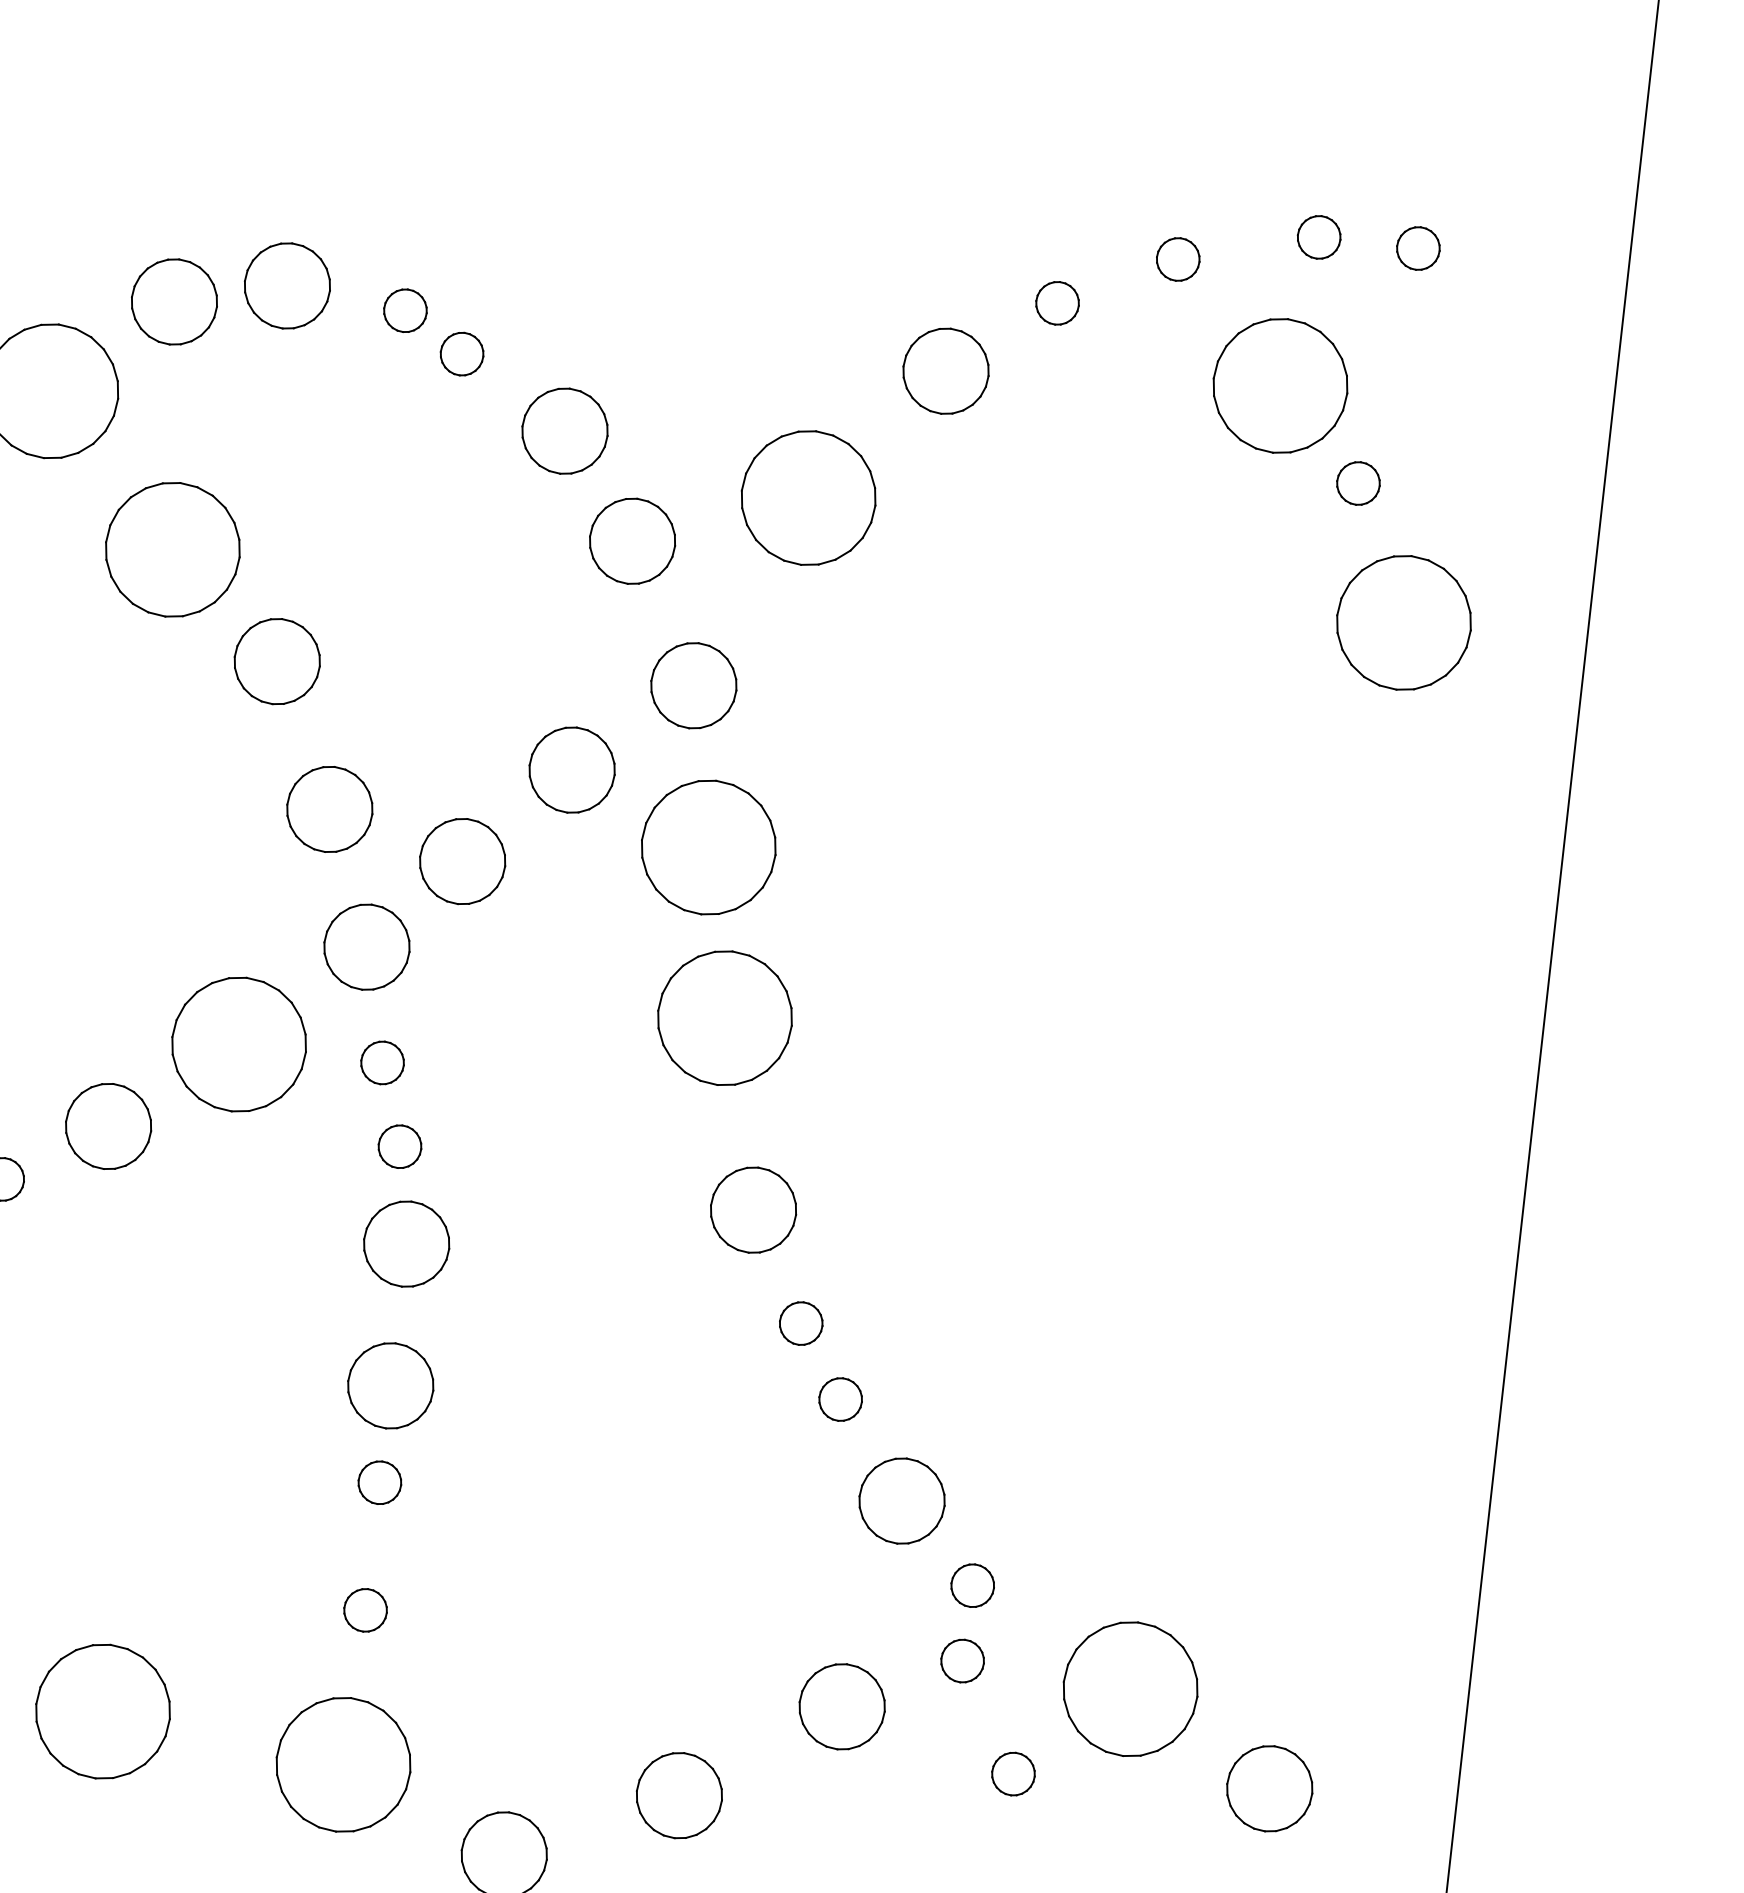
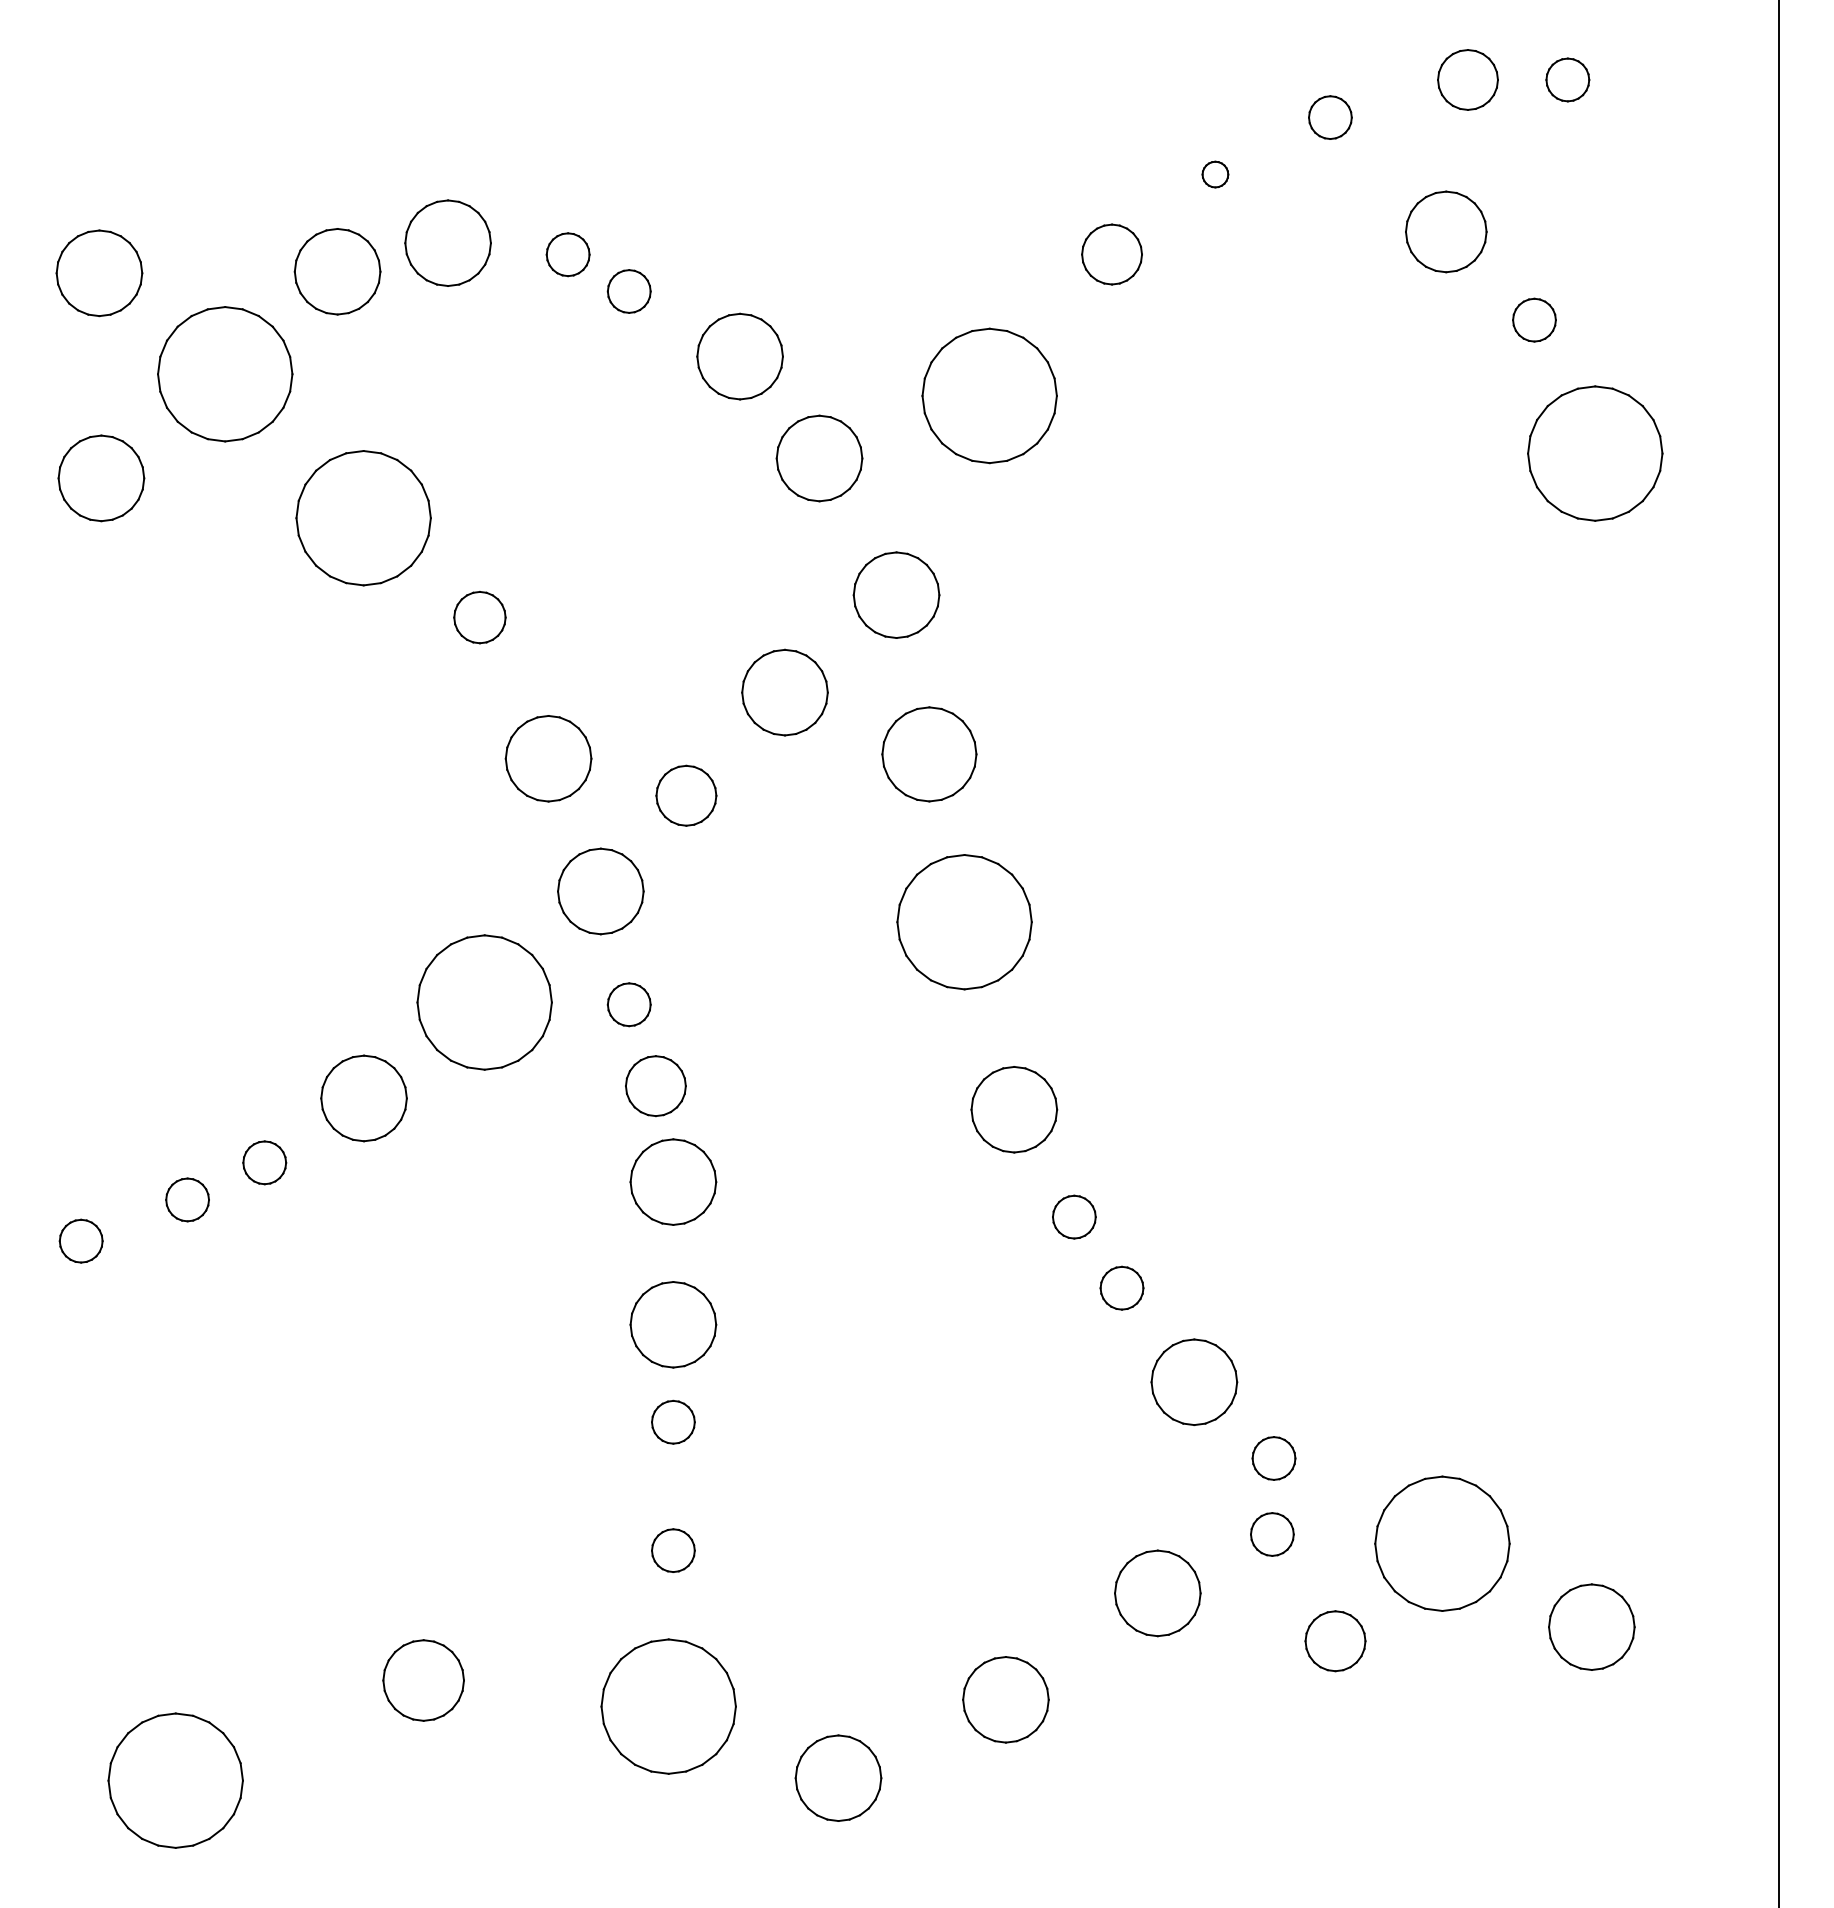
part: (1318, 236) -> (1467, 79), size x1.4
part: (1057, 303) -> (1215, 174), size x0.6
part: (945, 371) -> (1111, 254), size x0.7
part: (1280, 385) -> (1446, 231), size x0.6
part: (276, 661) -> (479, 617), size x0.6
part: (708, 847) -> (929, 754), size x0.7
part: (462, 861) -> (686, 795), size x0.7
part: (399, 1146) -> (655, 1085), size x1.4
part: (102, 1711) -> (423, 1680), size x0.6
part: (1013, 1773) -> (1335, 1640), size x1.4

